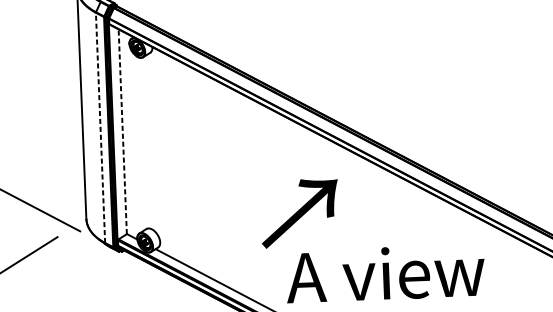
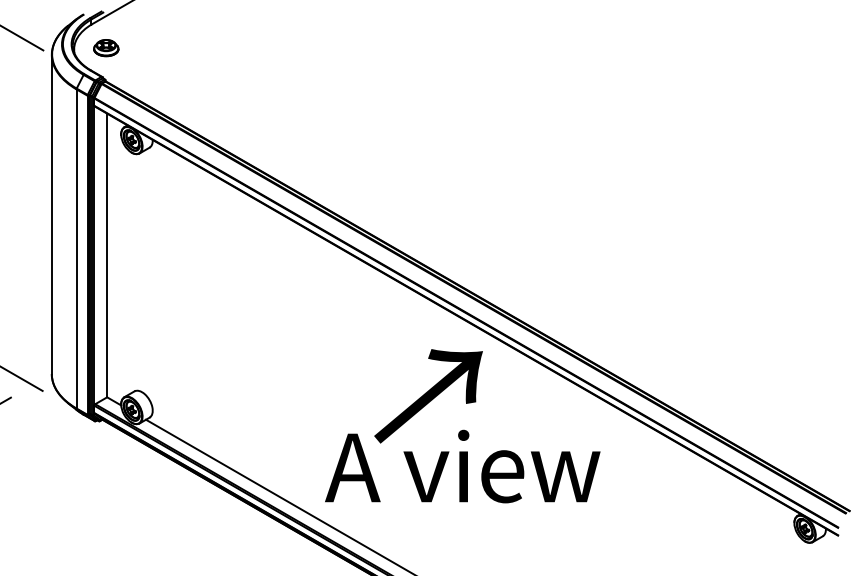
line: (100, 127) -> (76, 248), dashed -> solid
line: (123, 131) -> (107, 255), dashed -> solid
text: (299, 213) -> (428, 396), moved

